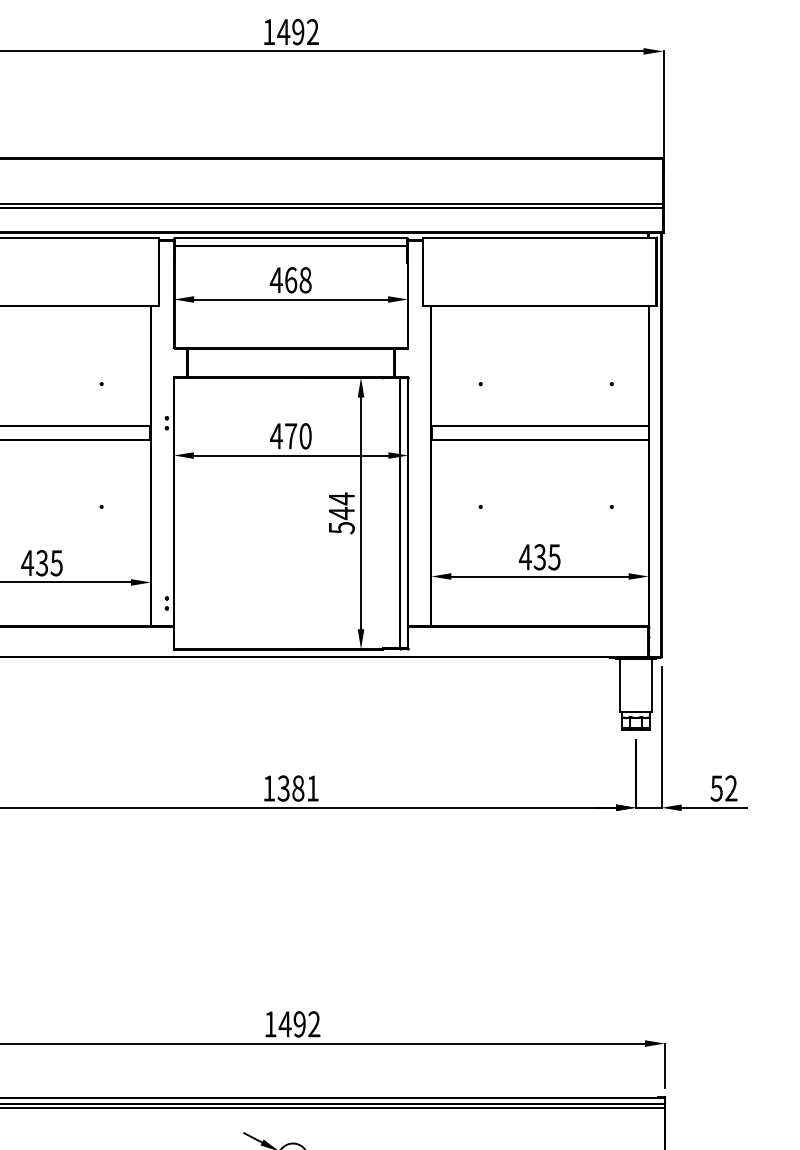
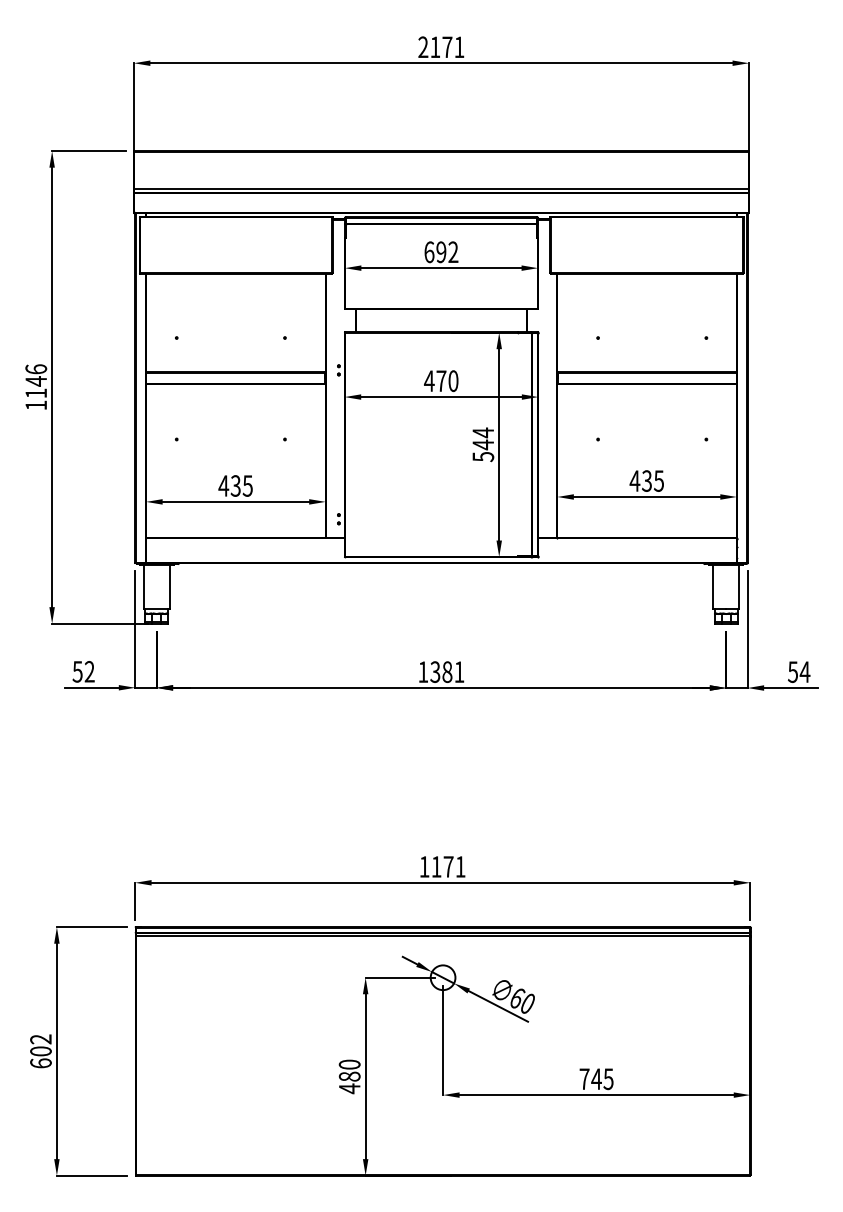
text: (291, 32) -> (441, 47), 1492 -> 2171
text: (289, 280) -> (440, 252), 468 -> 692
text: (730, 787) -> (804, 671), 52 -> 54
text: (299, 1023) -> (448, 866), 1492 -> 1171

